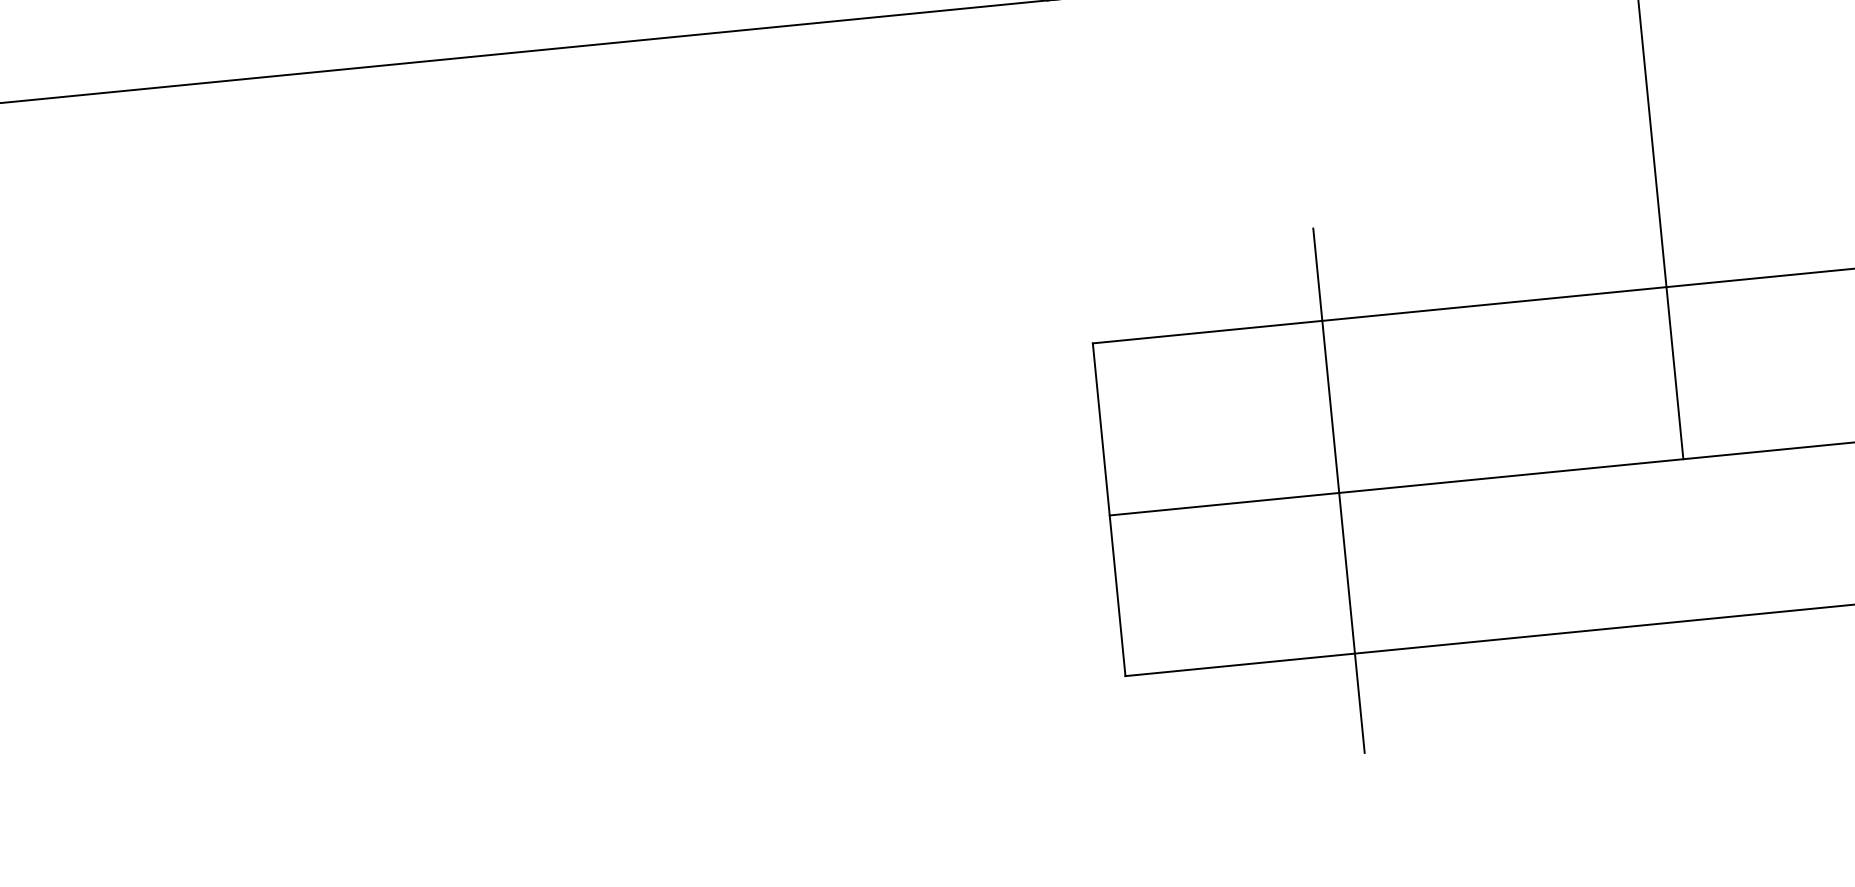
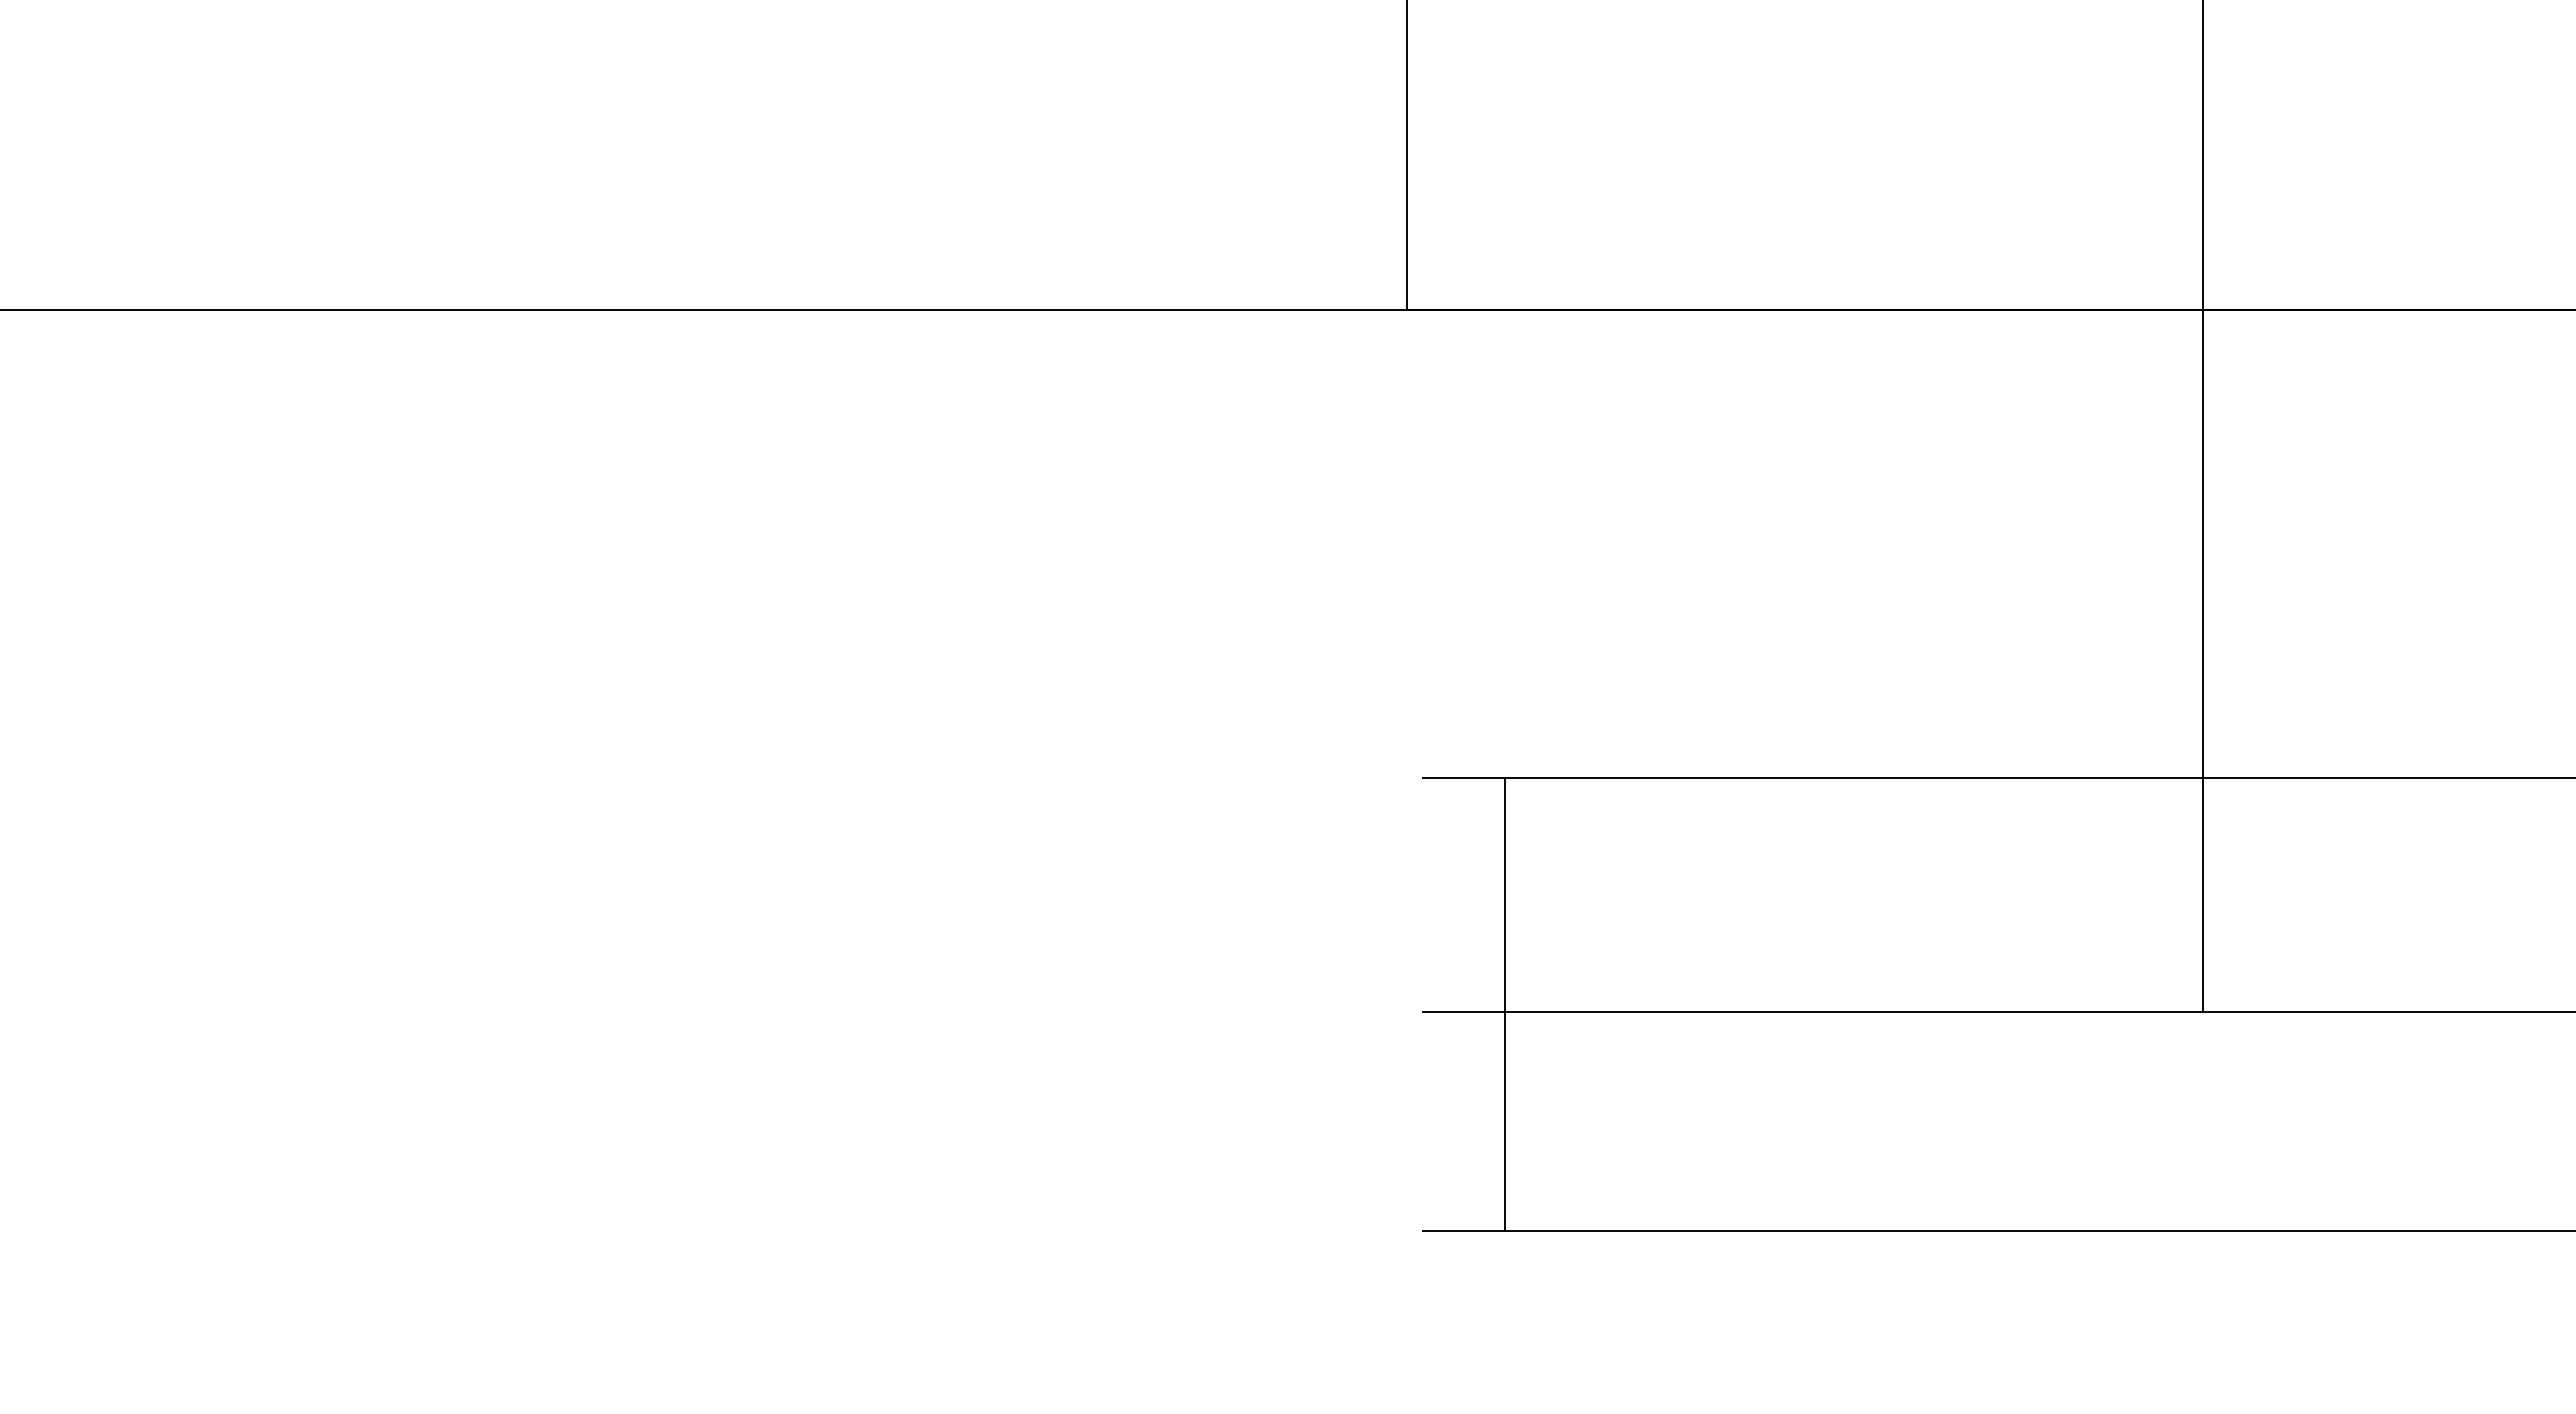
line: (1338, 490) -> (1734, 1008), removed
line: (1109, 509) -> (1504, 1004), moved

